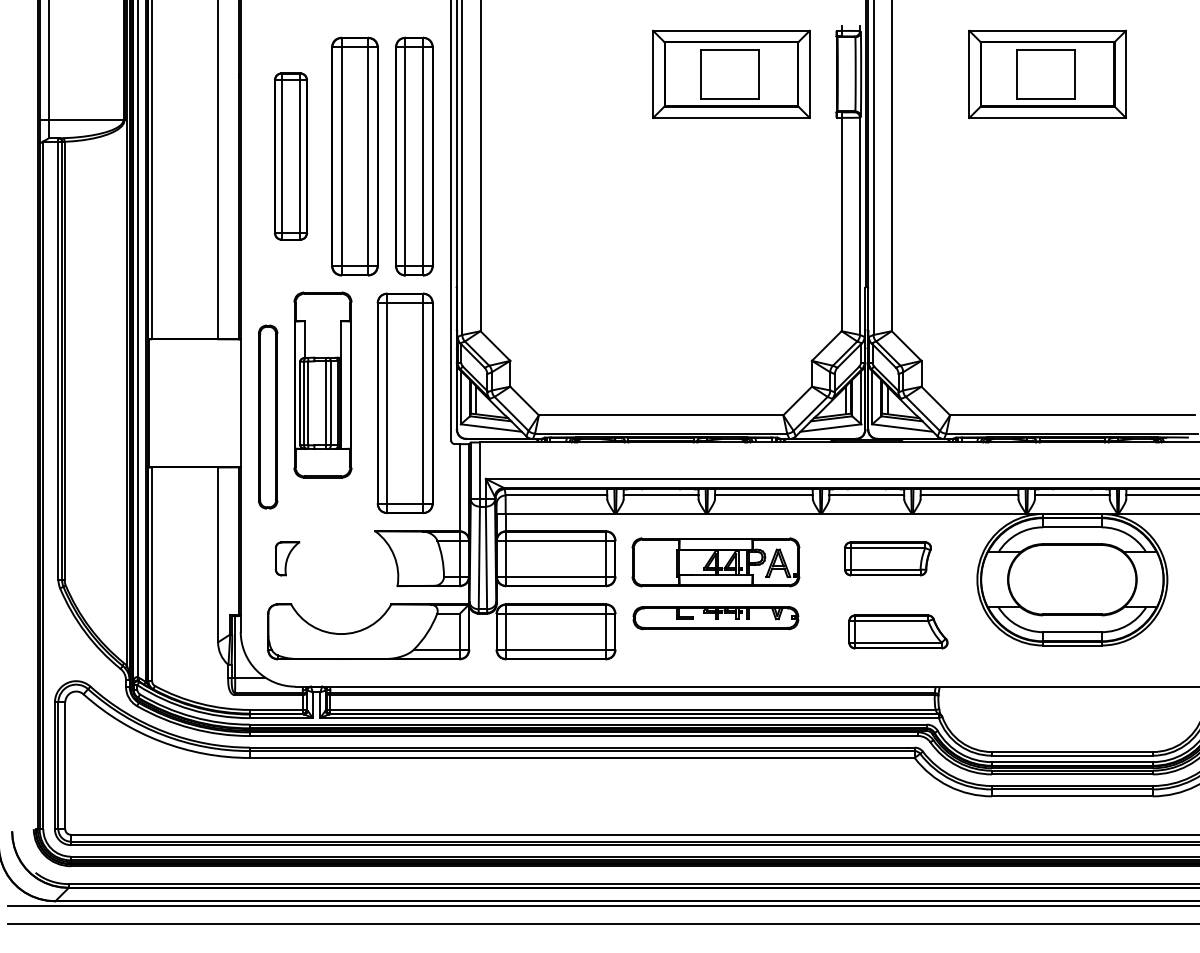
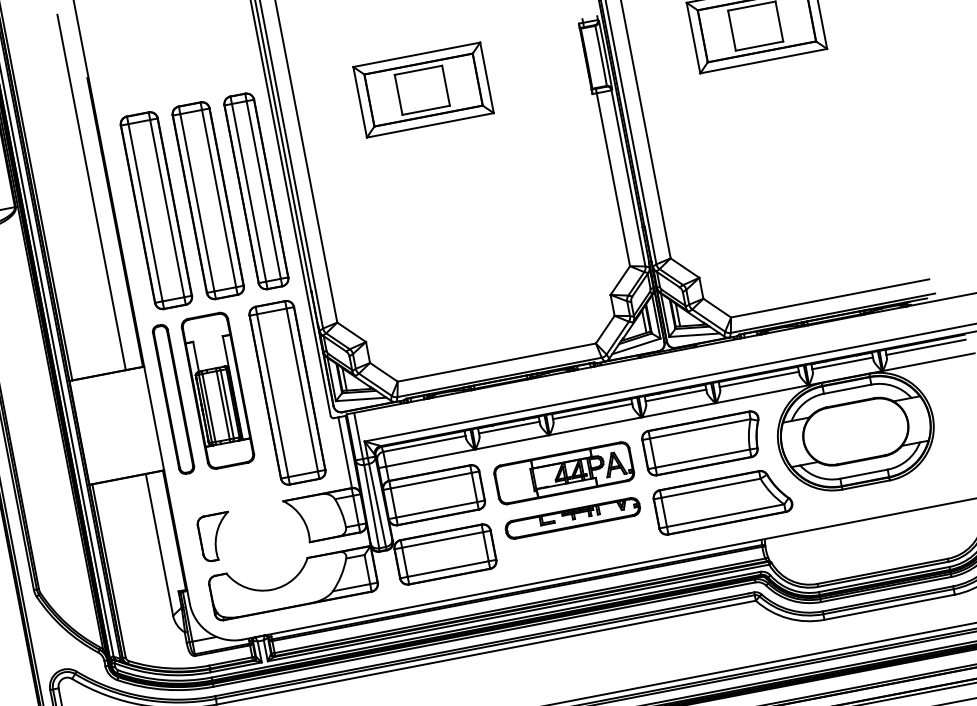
part: (731, 73) -> (423, 89), moved
part: (290, 156) -> (155, 210), size x1.43
part: (268, 416) -> (173, 398), moved
part: (287, 558) -> (216, 536), size x1.67
part: (887, 558) -> (702, 443), size x1.67
part: (898, 631) -> (722, 500), size x1.67

